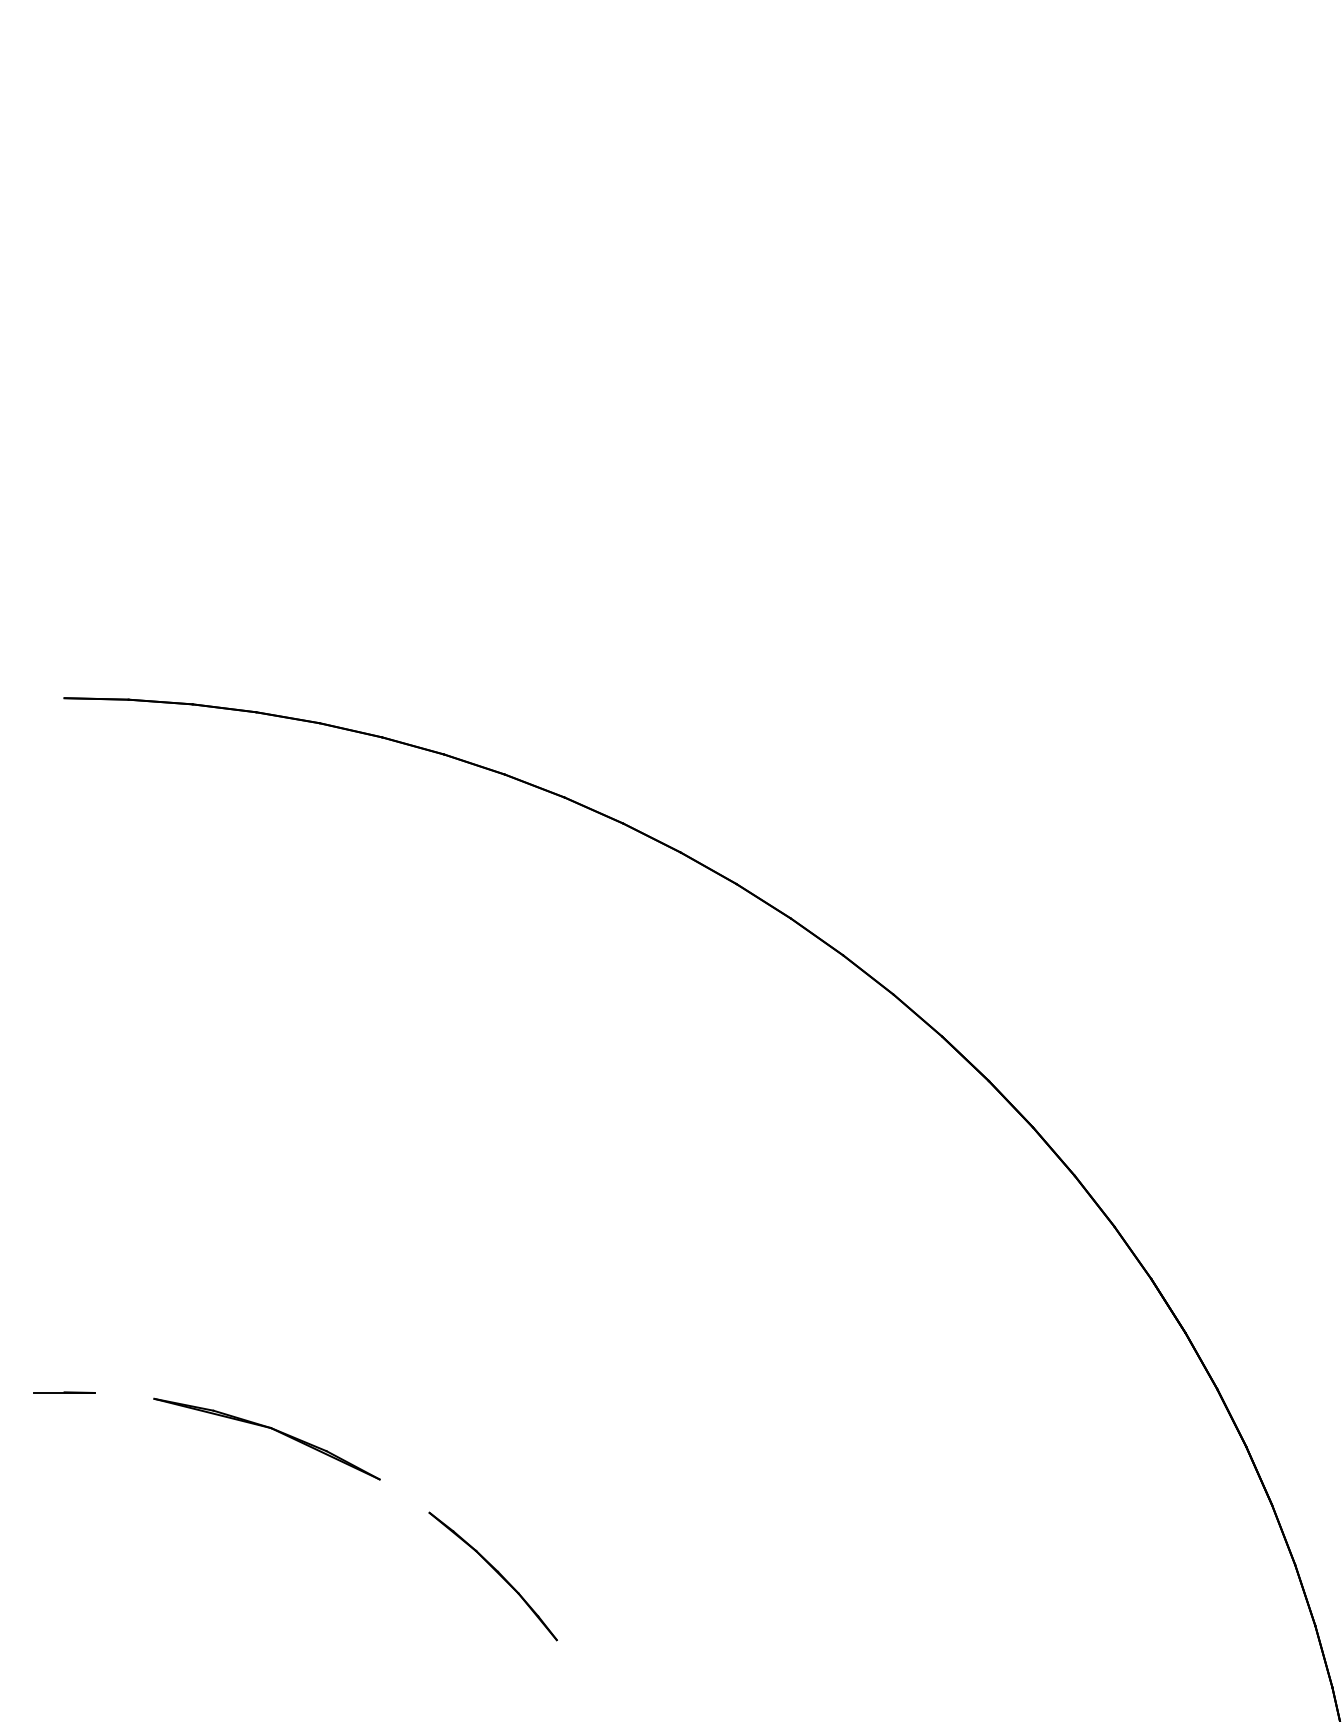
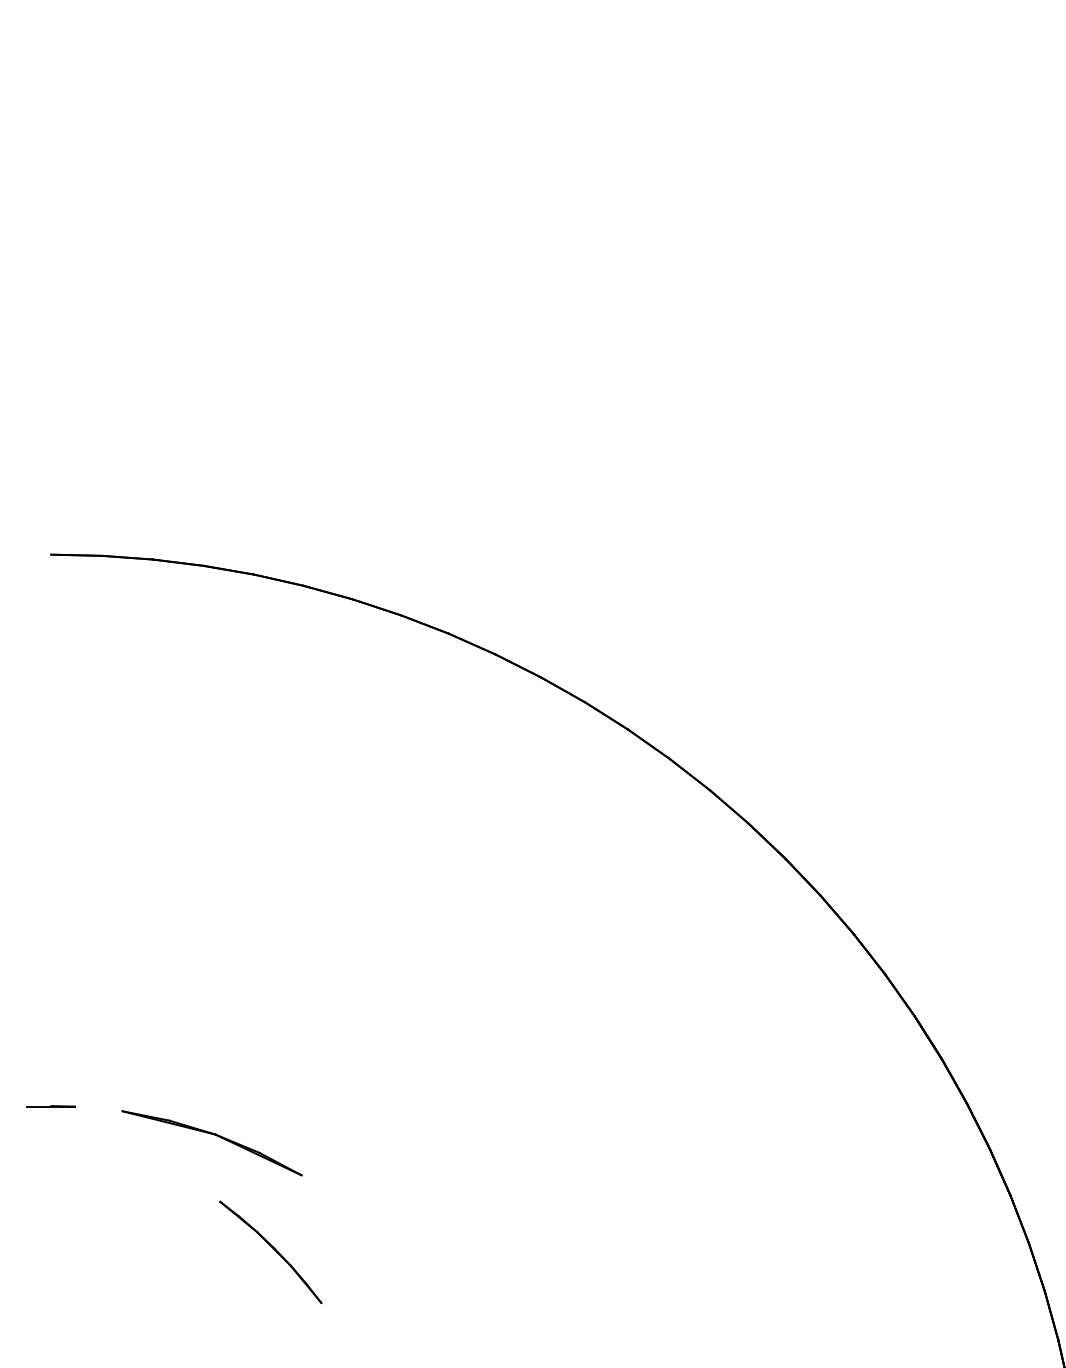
part: (492, 1576) -> (270, 1252), moved

